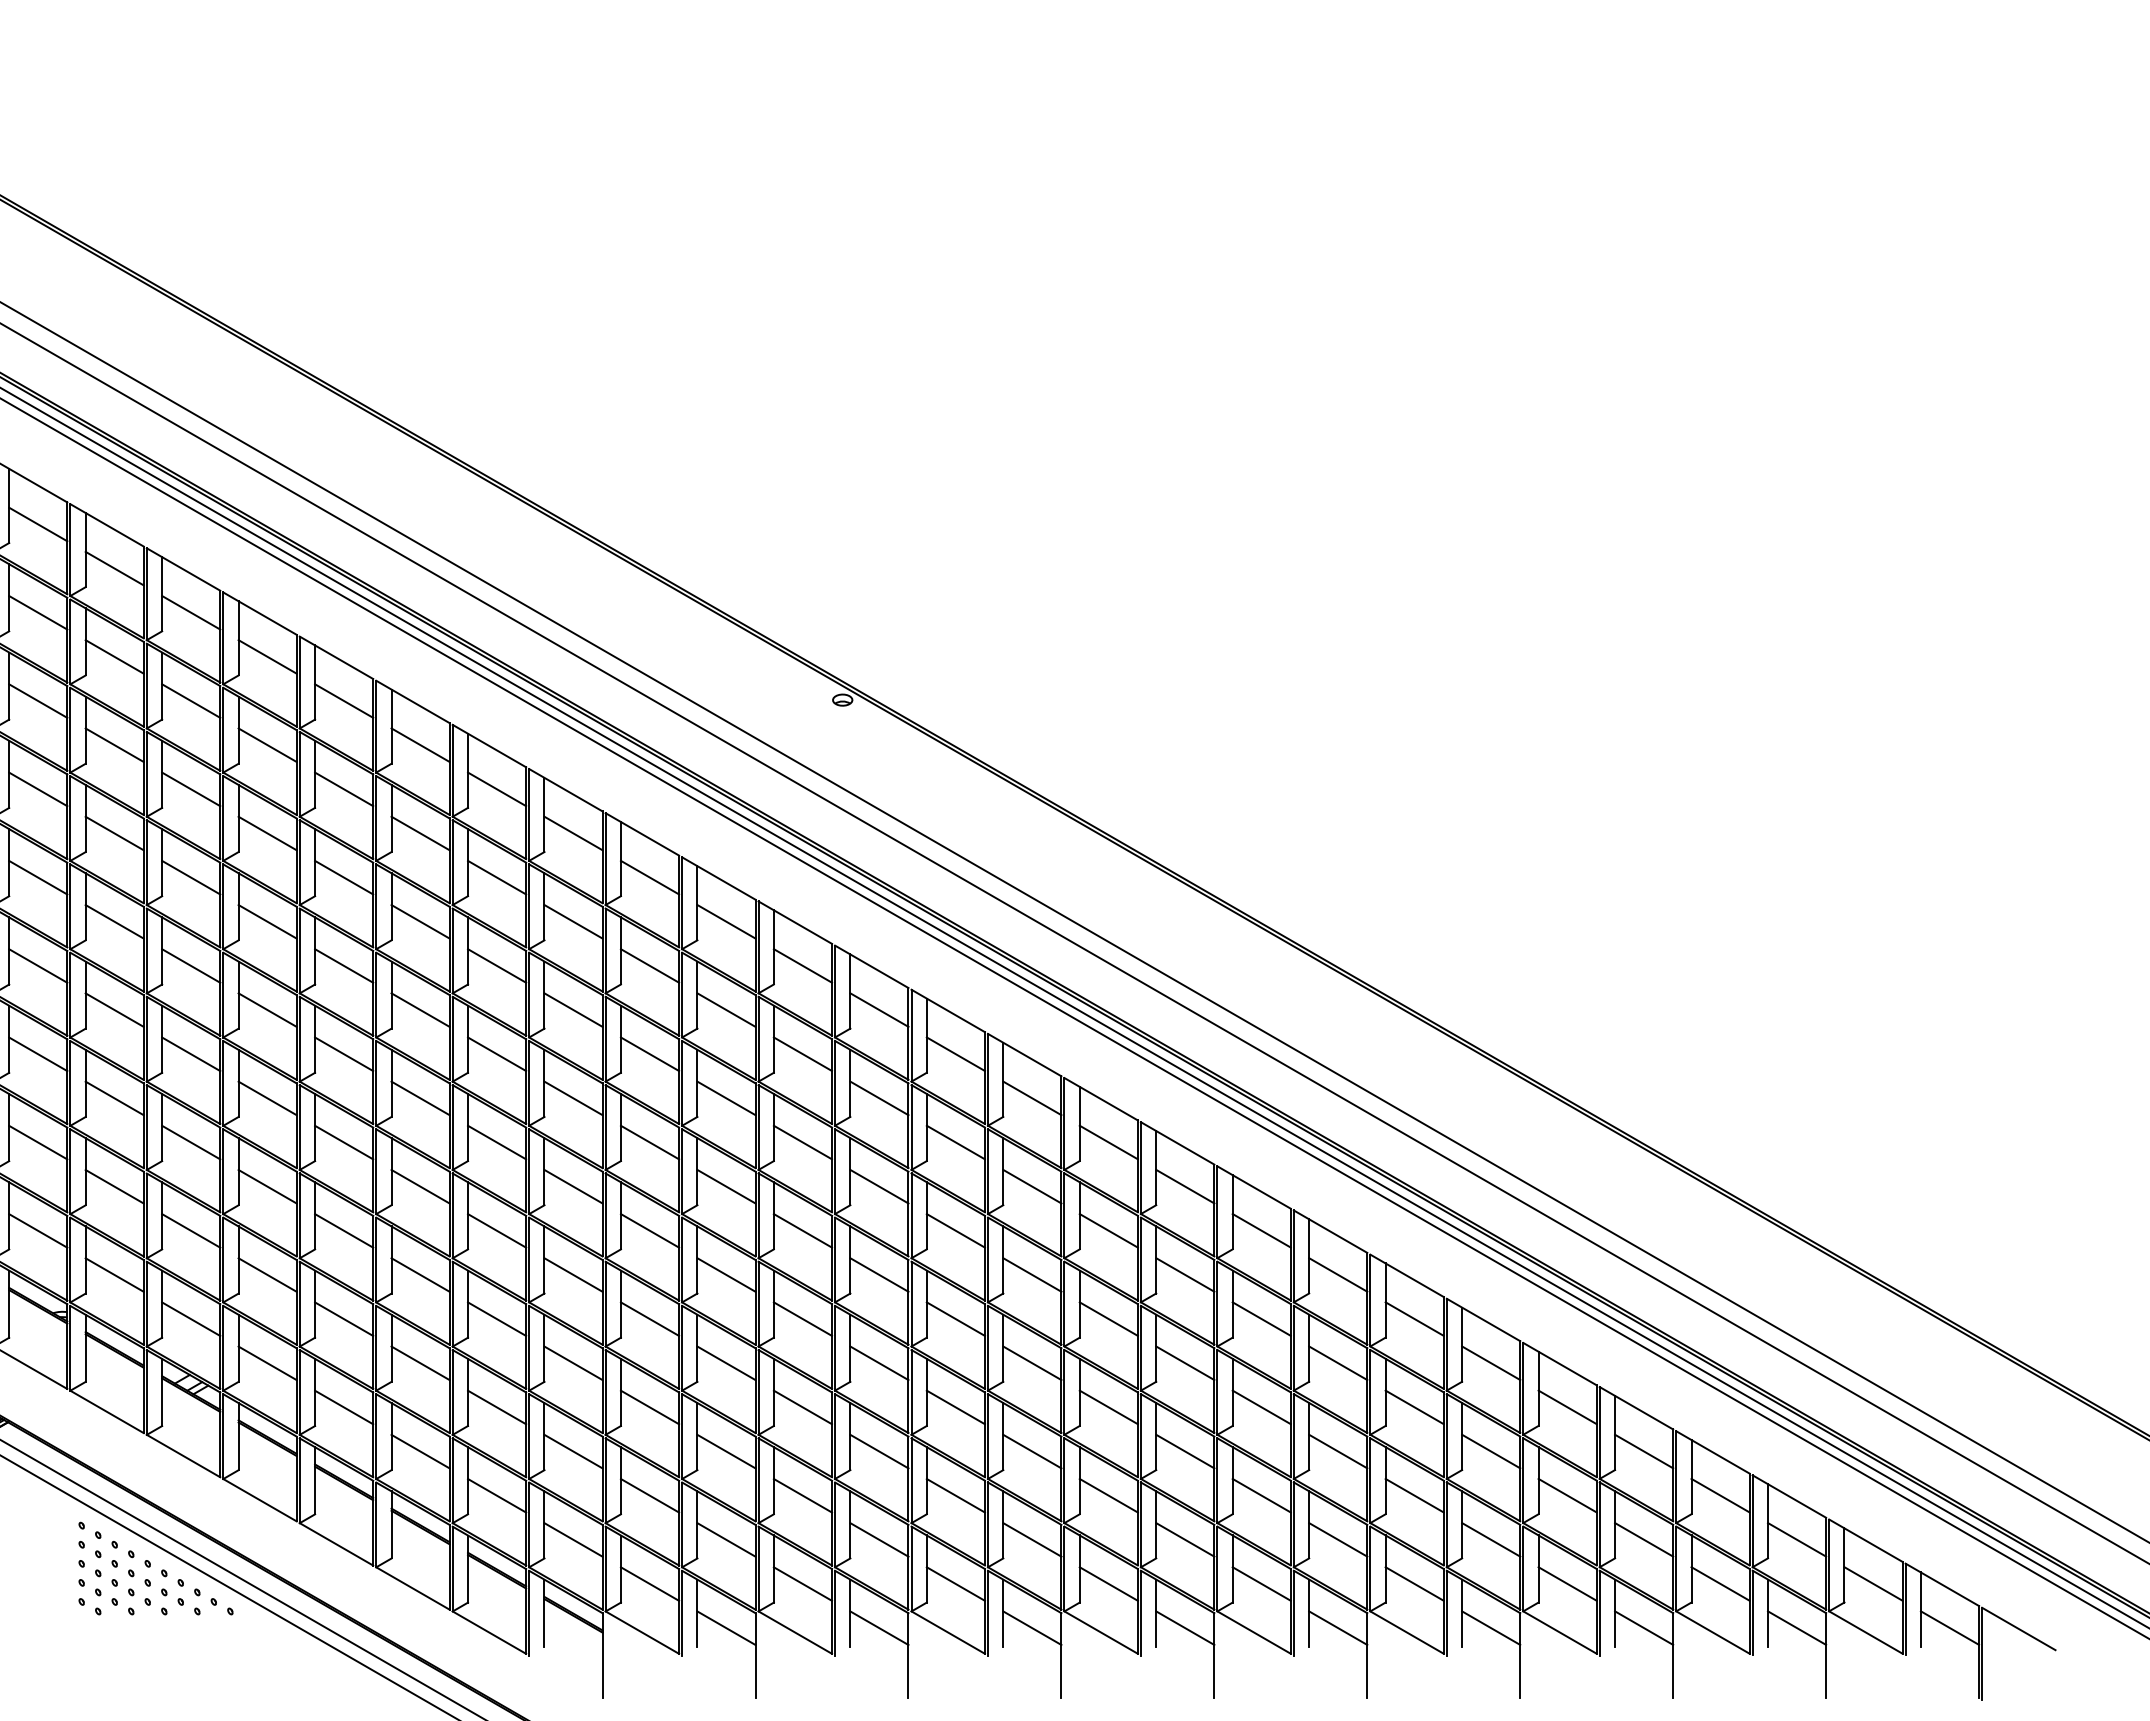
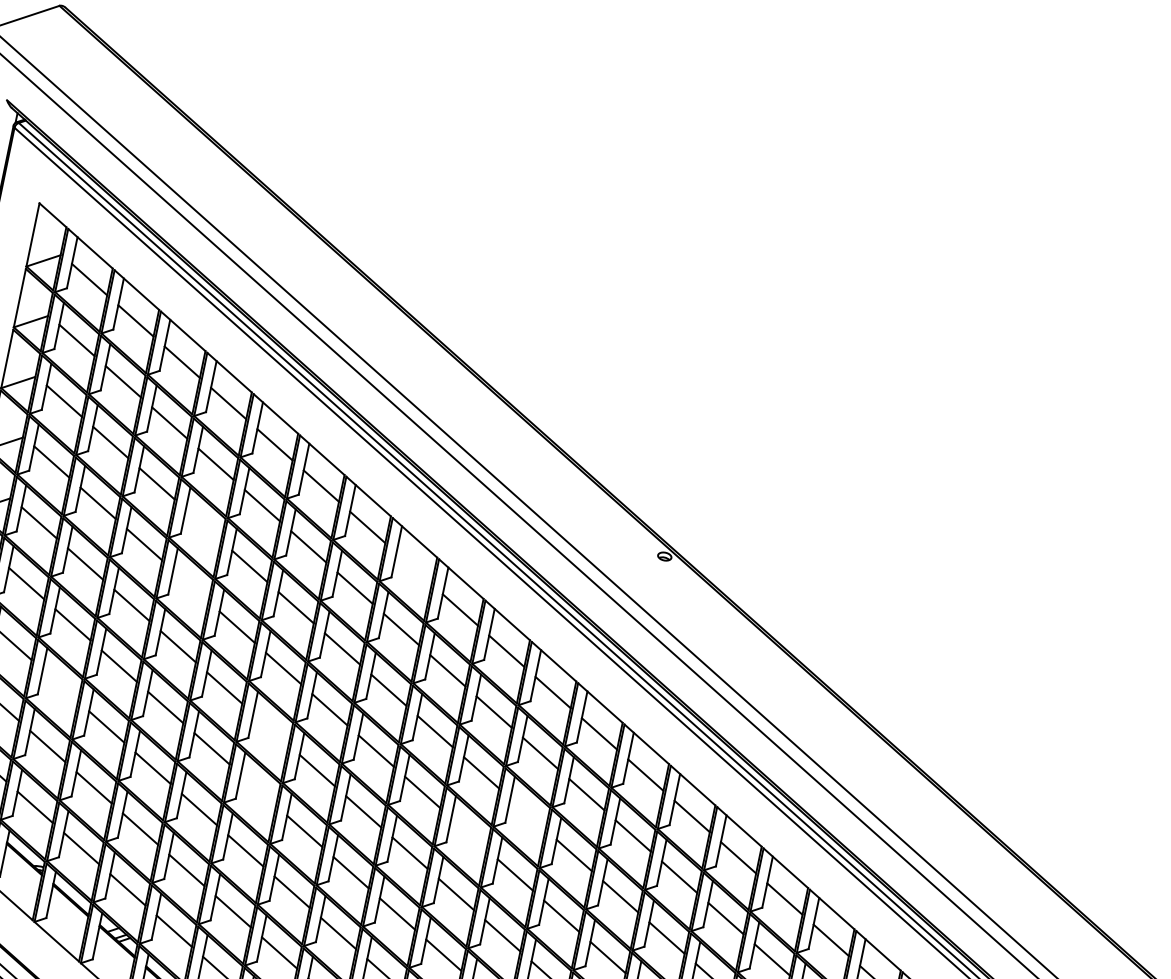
line: (191, 789) -> (203, 525), removed
line: (497, 789) -> (414, 568), removed
line: (191, 877) -> (191, 585), removed
line: (38, 1054) -> (60, 685), removed
line: (344, 1054) -> (271, 729), removed
line: (726, 1098) -> (527, 814), removed
line: (344, 1142) -> (258, 790), removed
line: (649, 1142) -> (468, 833), removed

